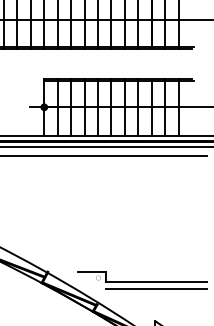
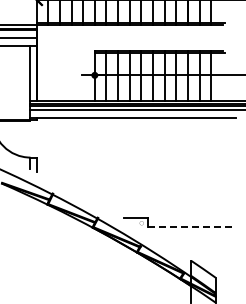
line: (157, 281) -> (192, 226), solid -> dashed
line: (155, 288) -> (191, 232), removed

